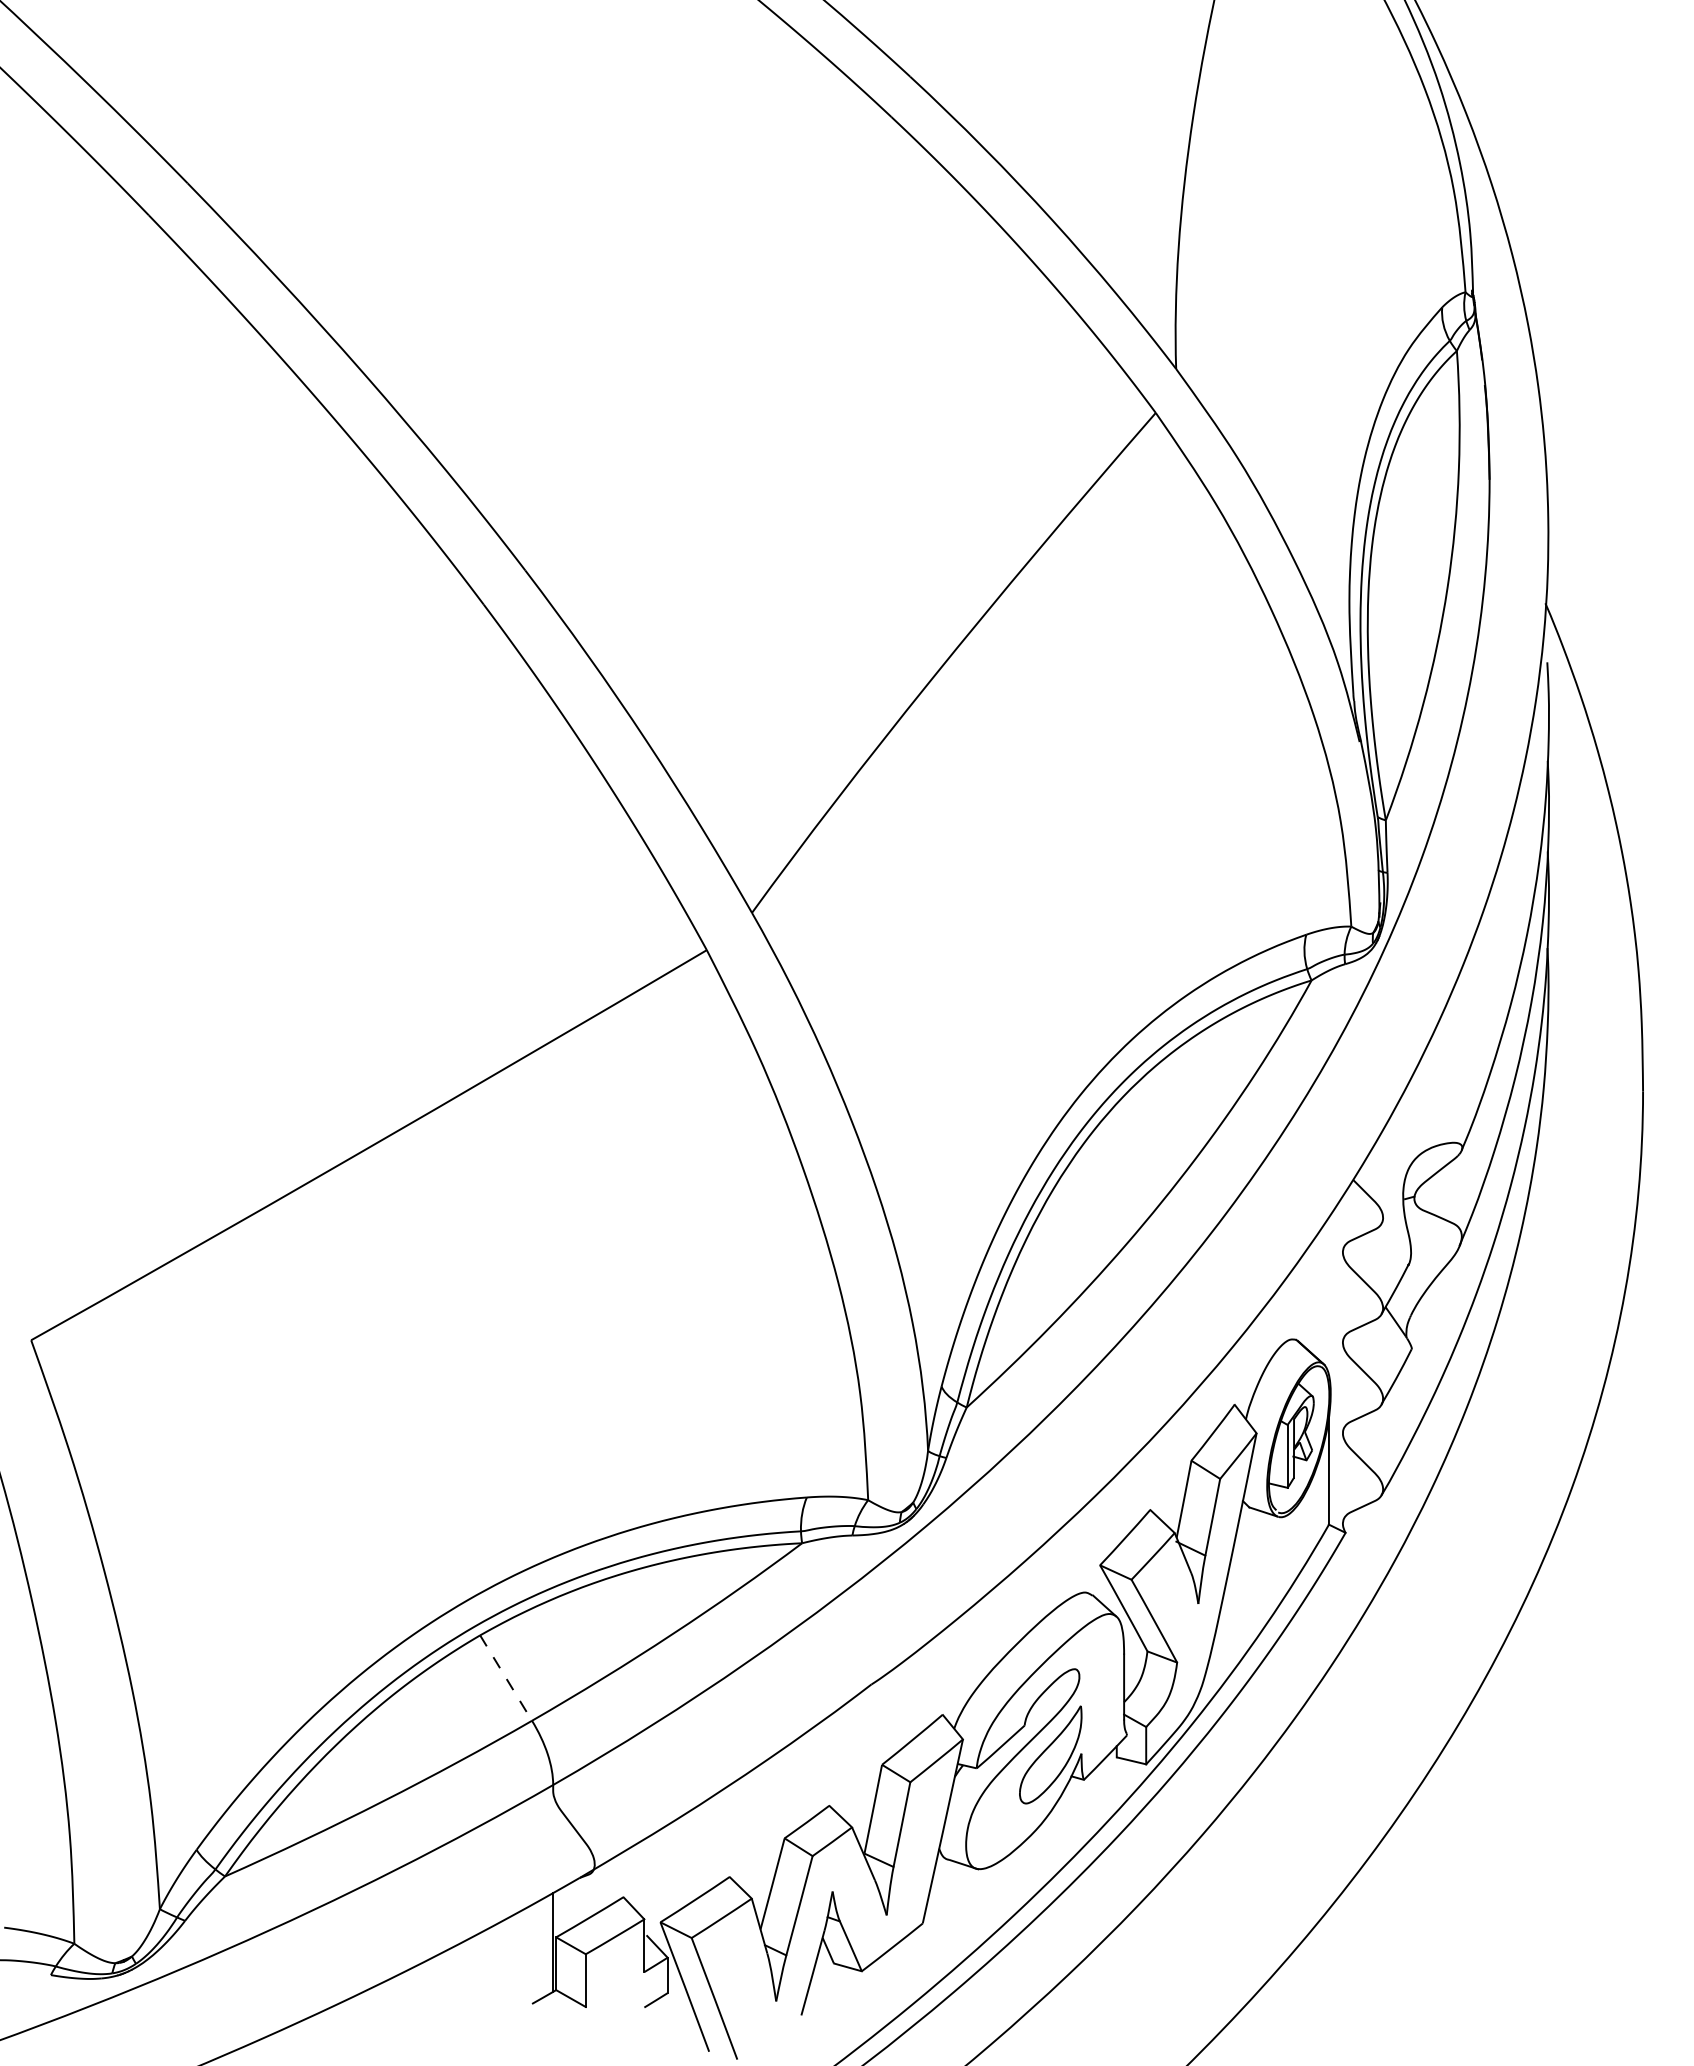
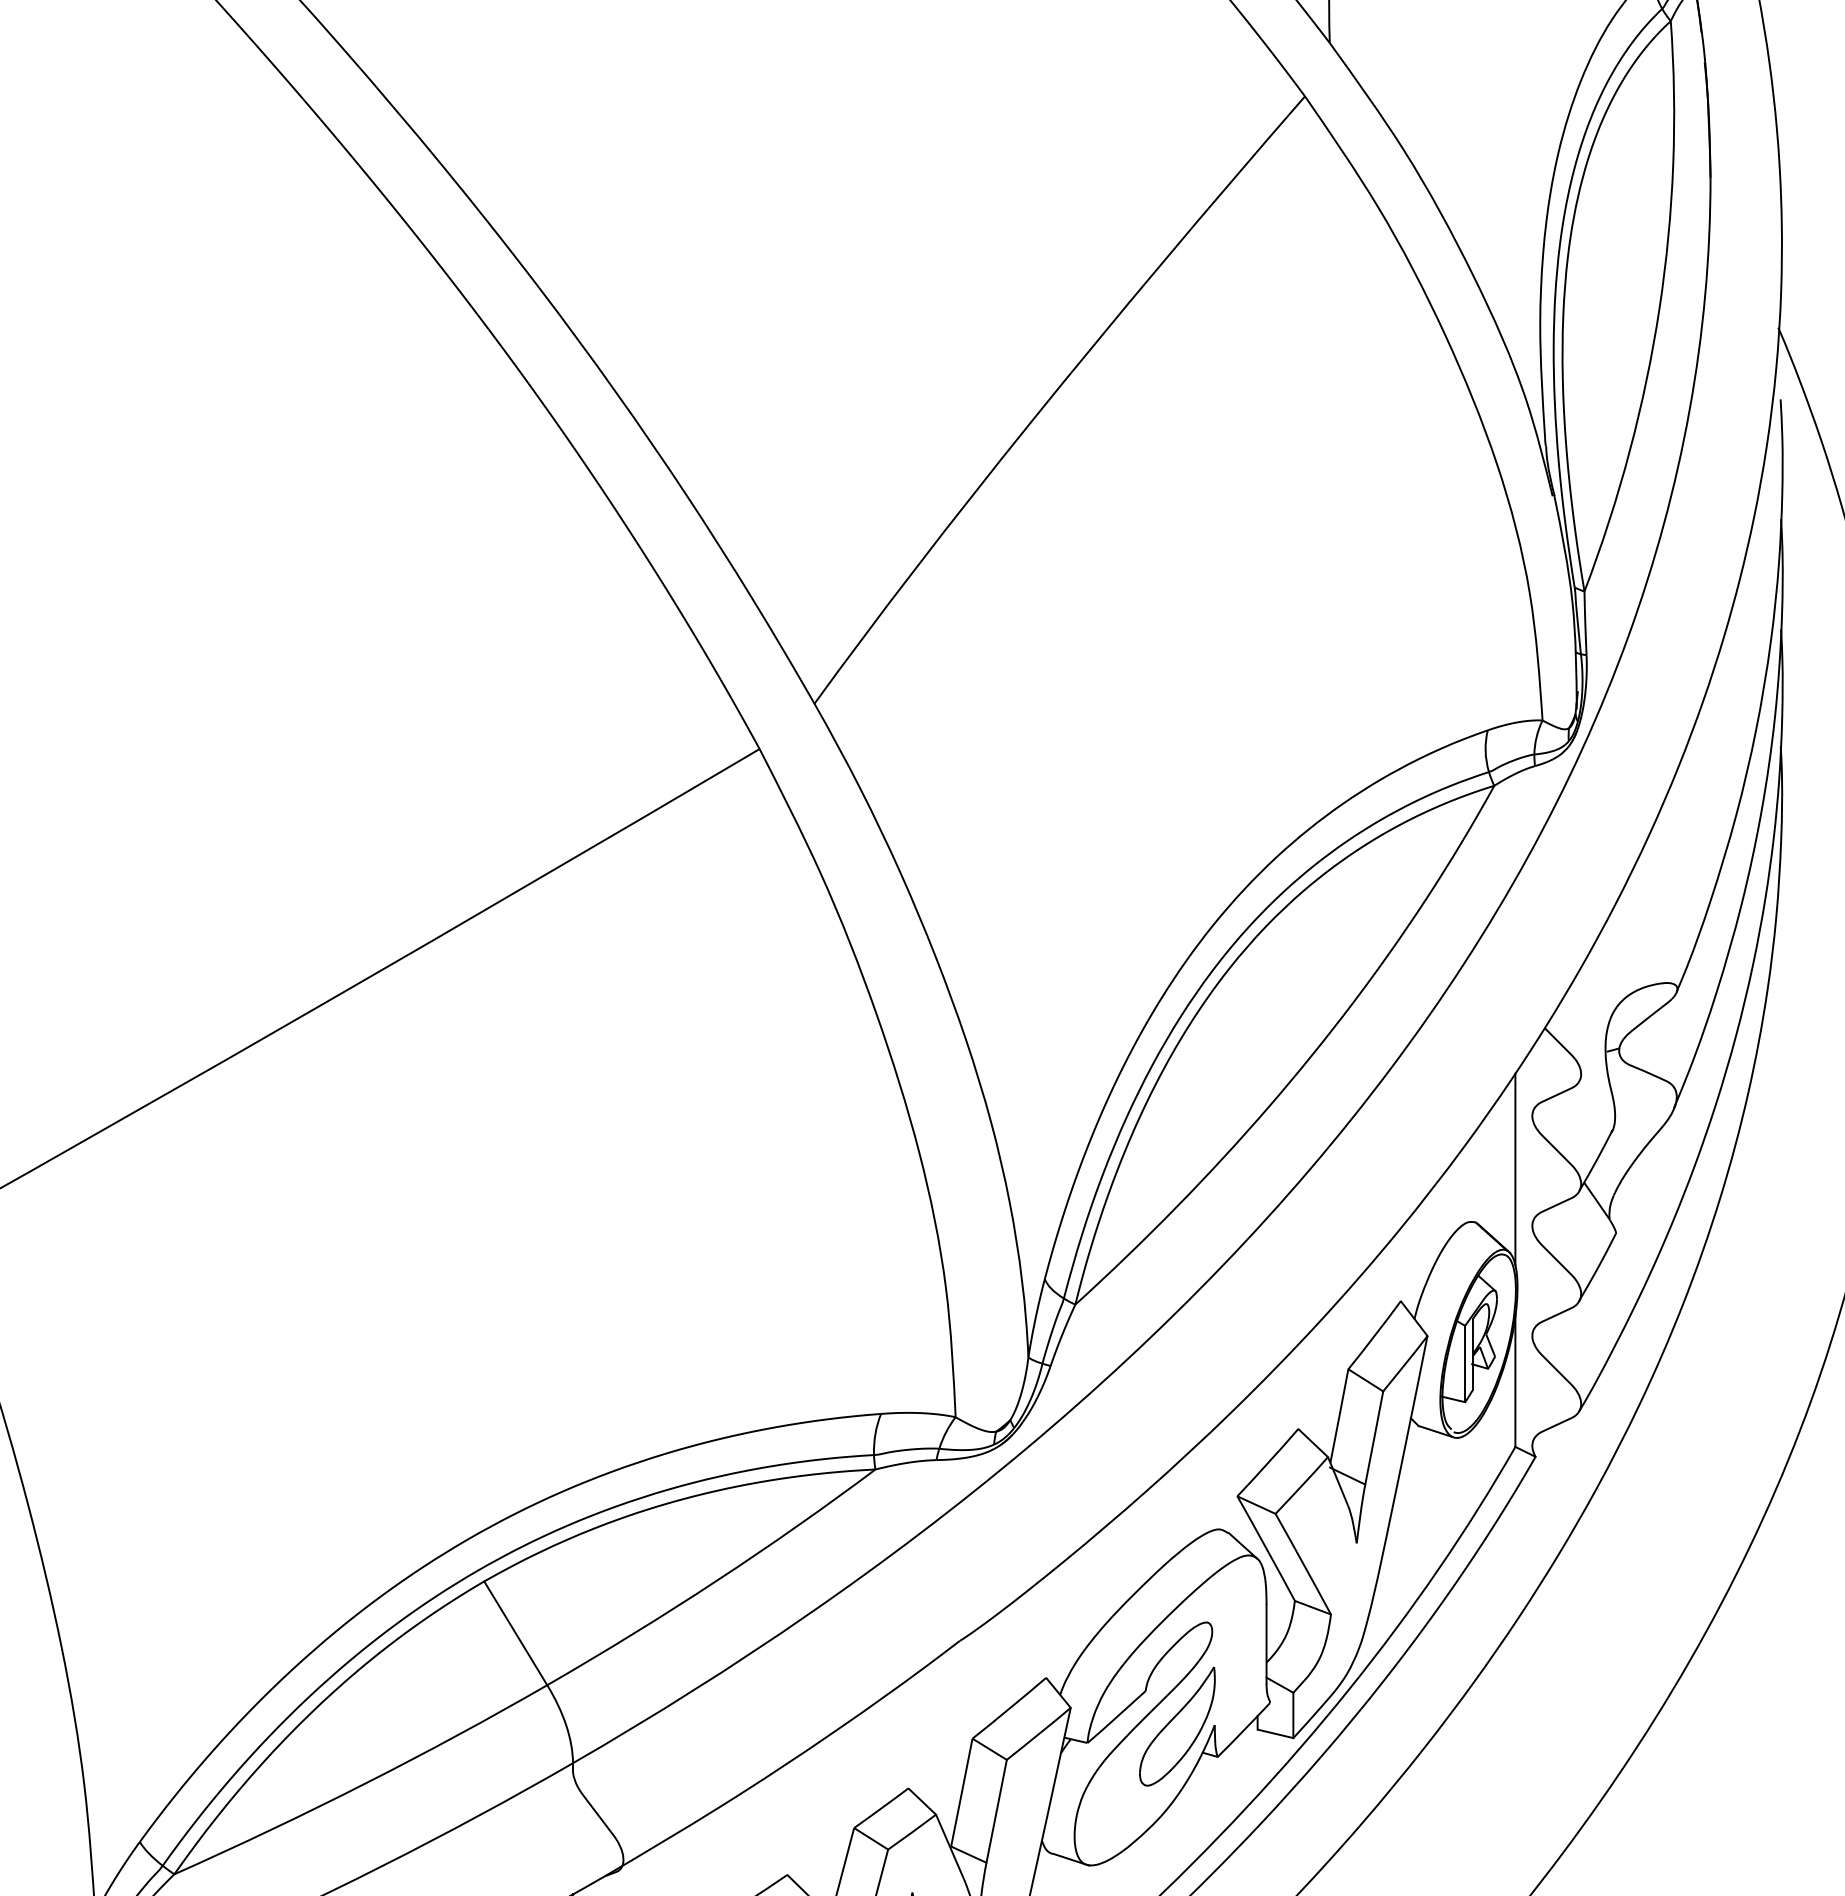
line: (1328, 1296) -> (1514, 1169), added
line: (506, 1678) -> (516, 1633), dashed -> solid

